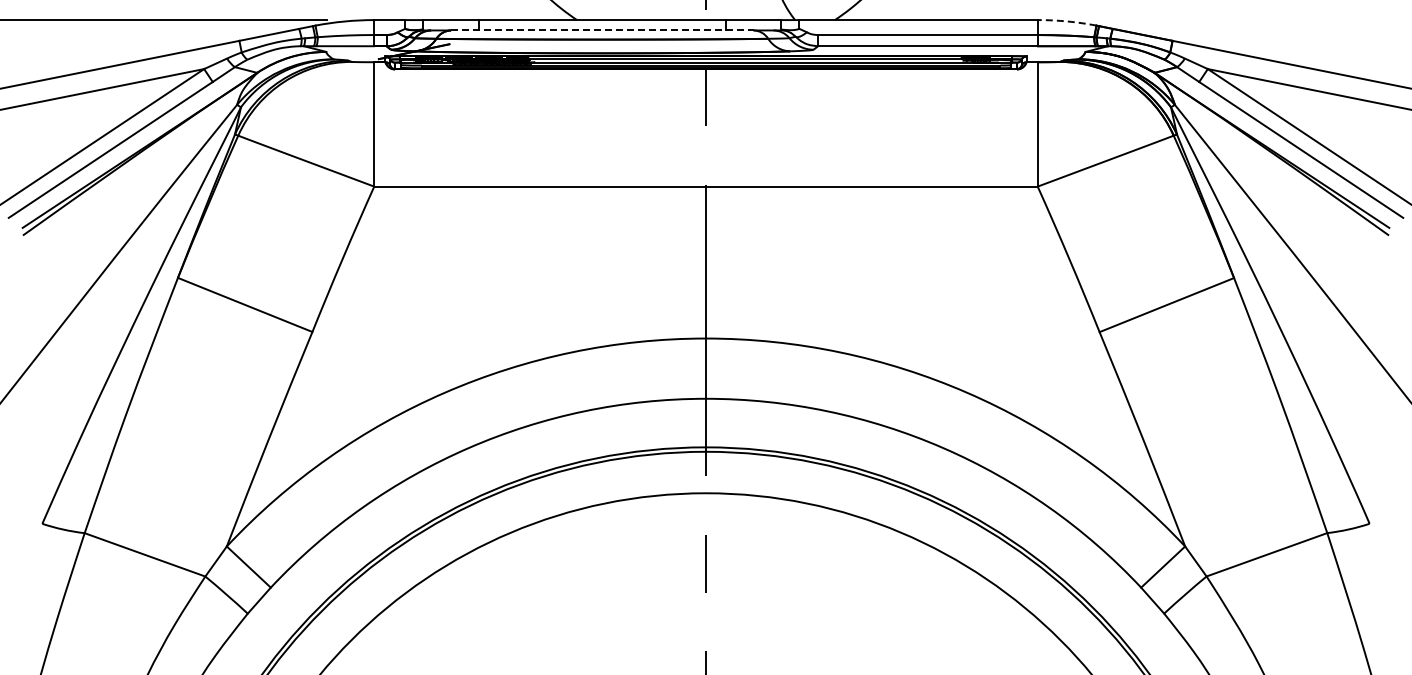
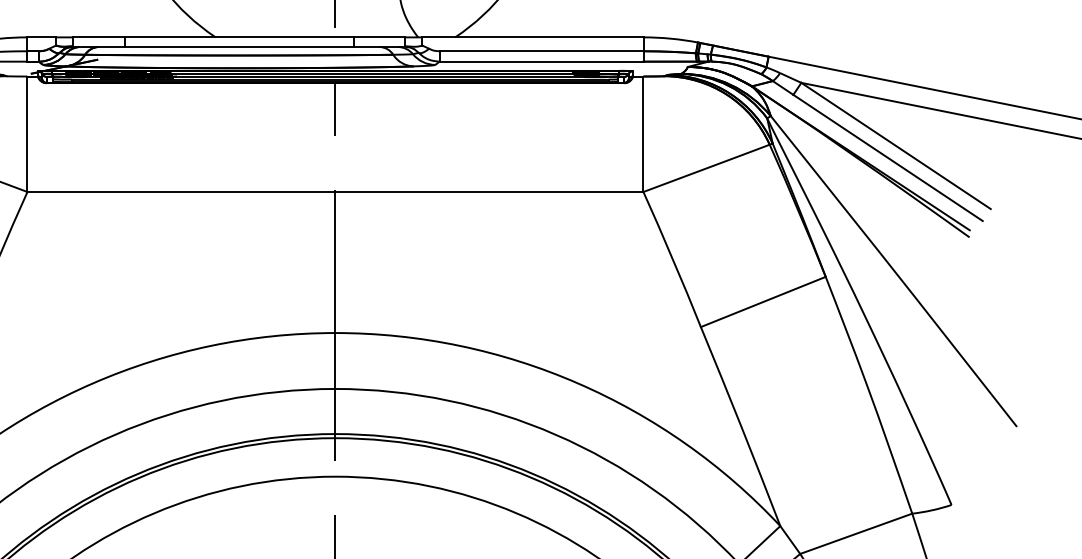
arc: (1067, 21) -> (671, 38), dashed -> solid
line: (602, 30) -> (239, 47), dashed -> solid

